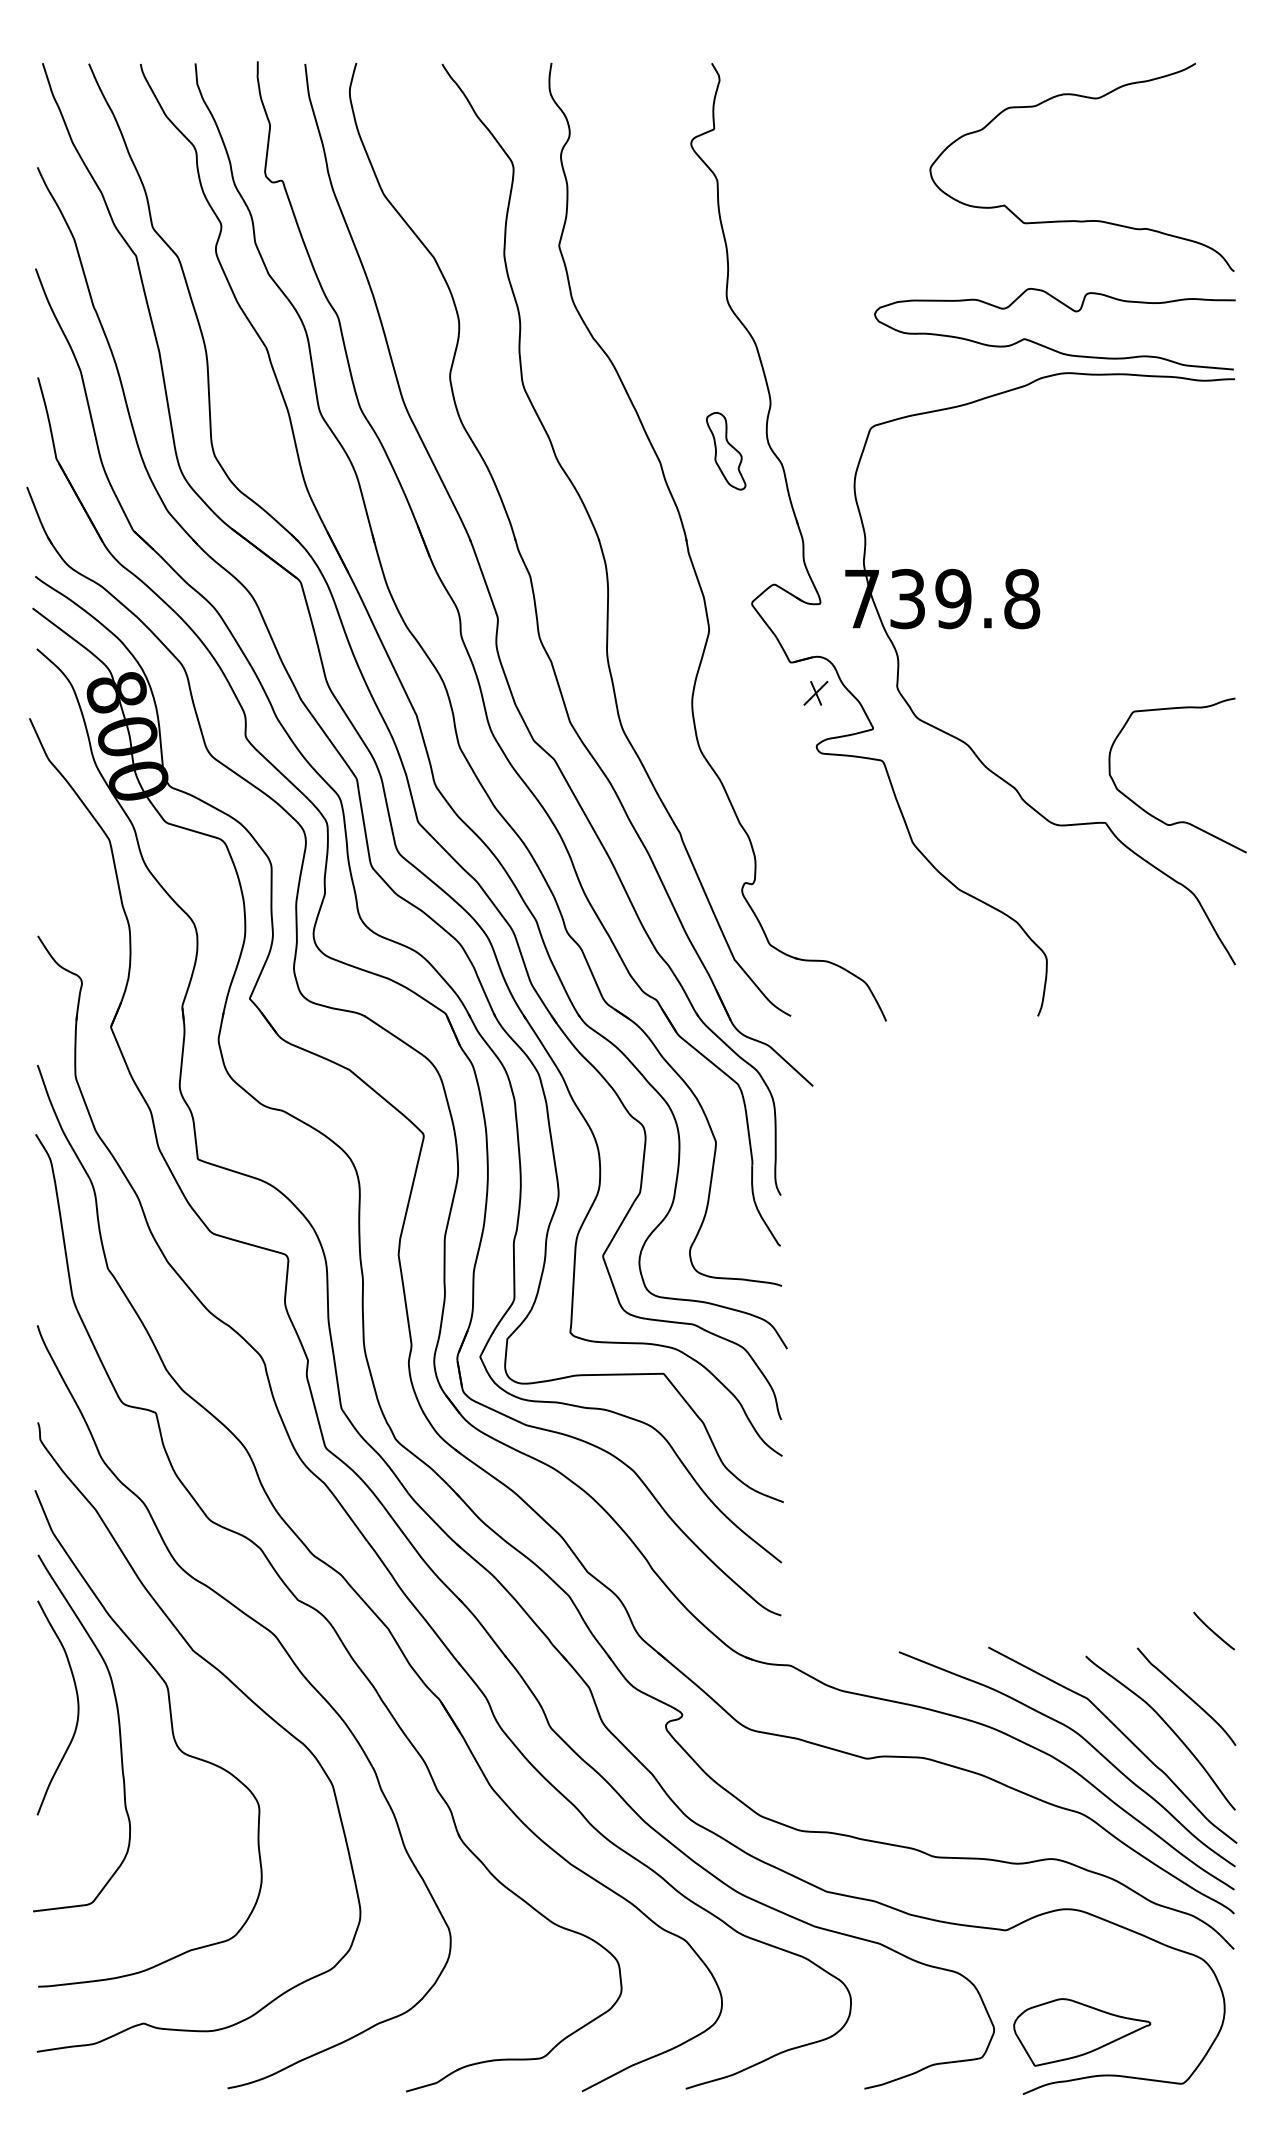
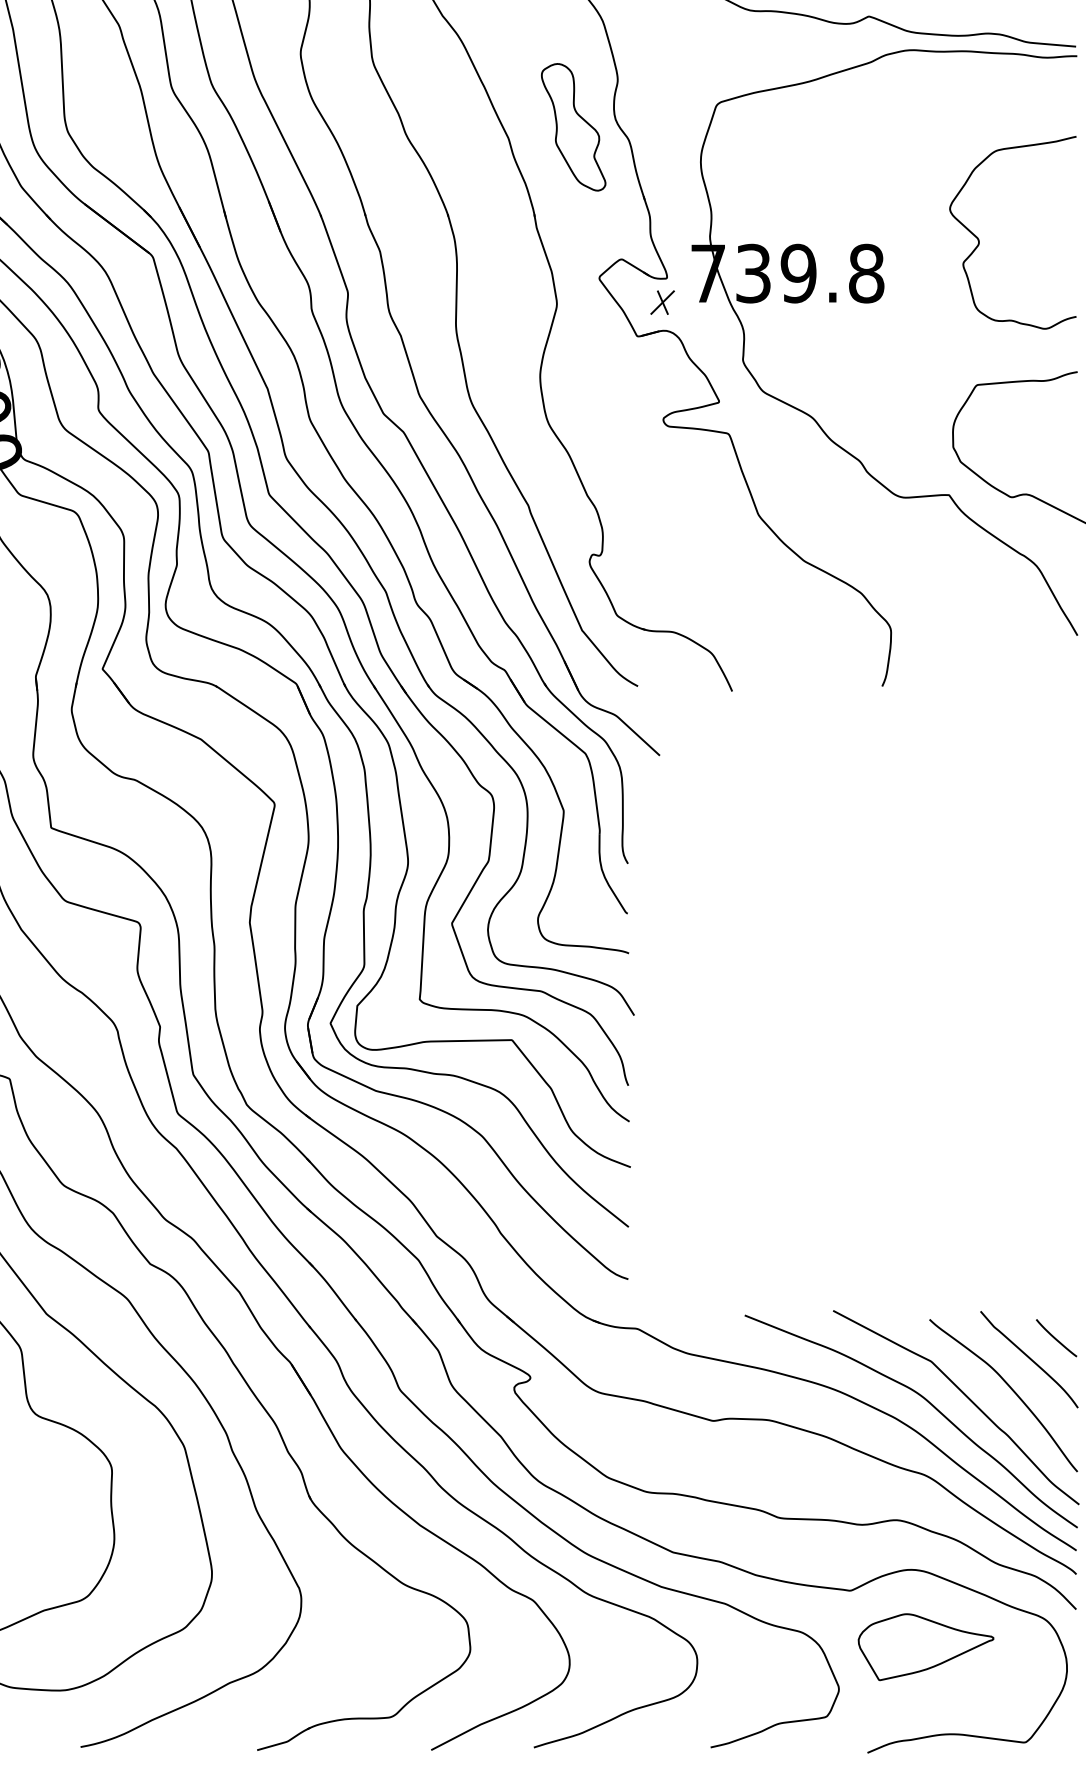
part: (726, 451) -> (574, 127), size x1.67
curve: (1136, 565) -> (979, 240), added
part: (815, 692) -> (662, 301), moved
curve: (1213, 1630) -> (1055, 1337), moved
part: (1082, 2032) -> (926, 1647), moved

